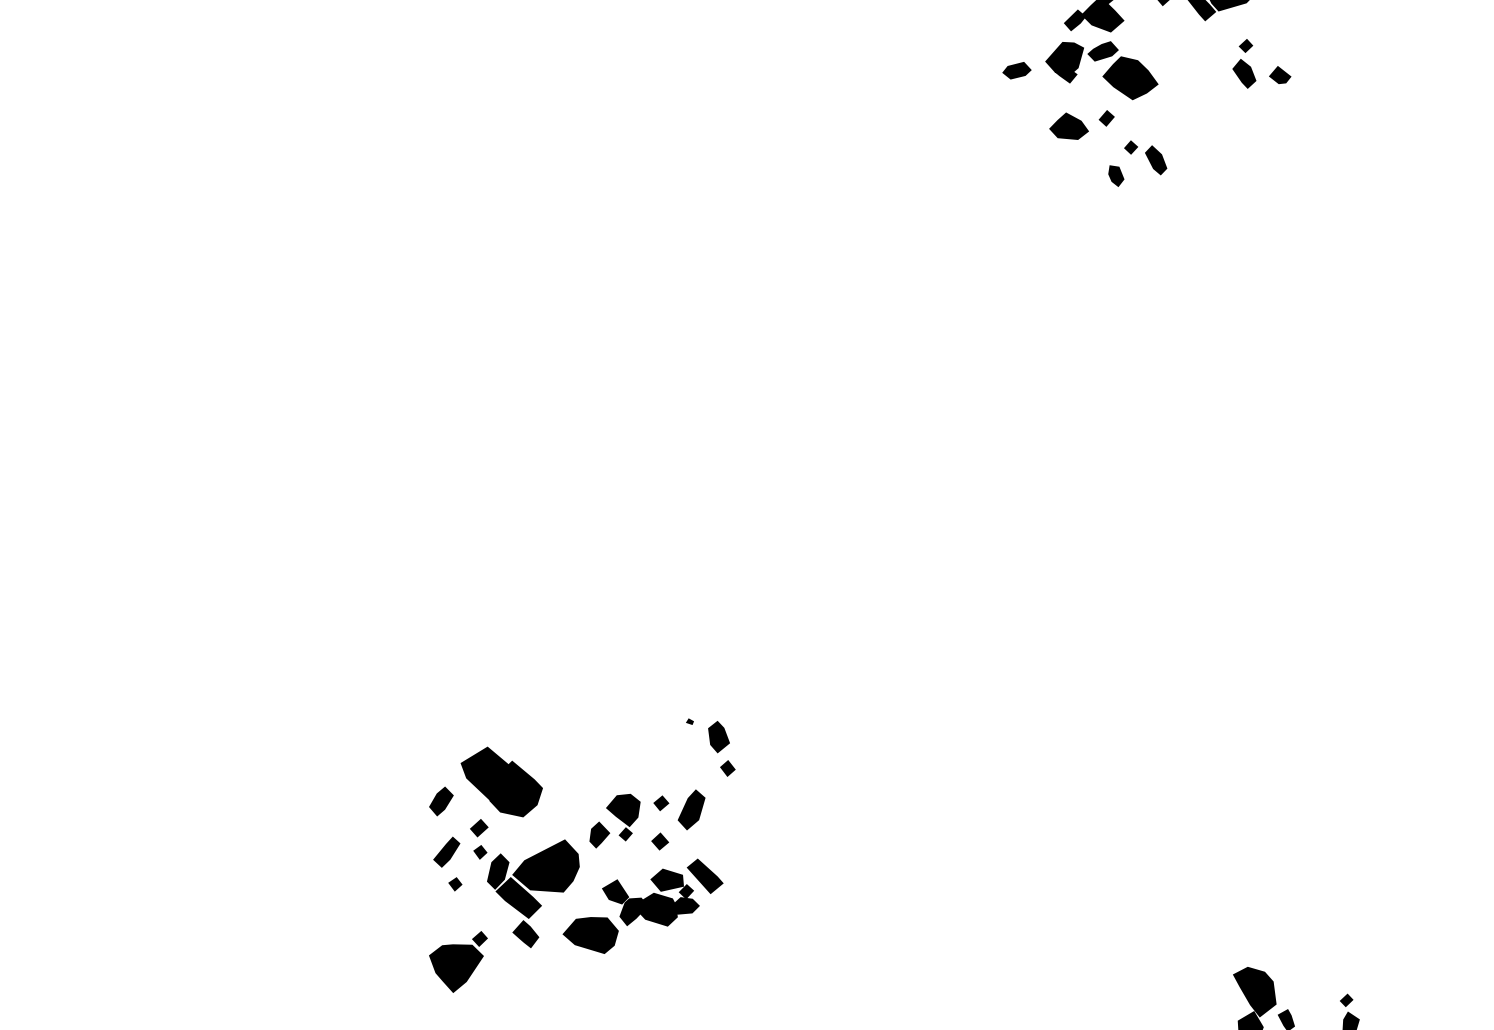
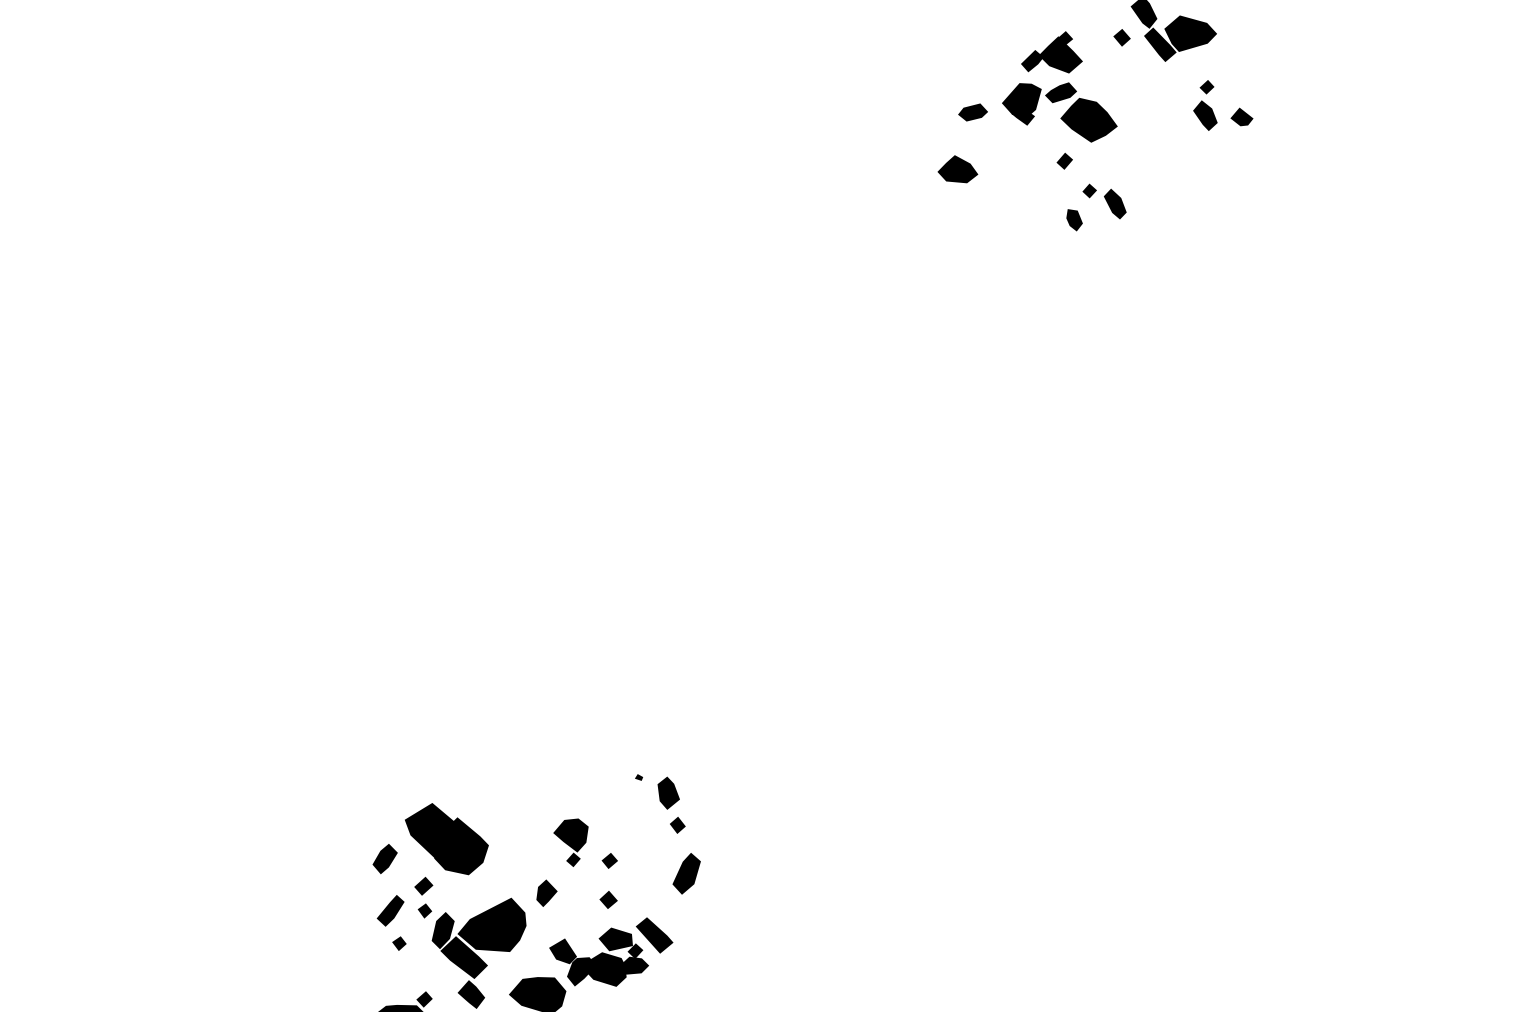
part: (1068, 125) -> (957, 168), moved
part: (691, 809) -> (686, 873), moved
part: (623, 817) -> (571, 842), moved

